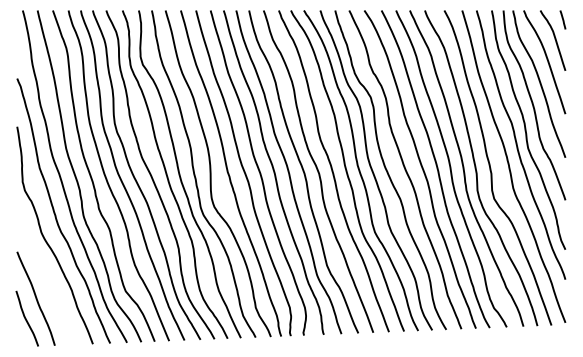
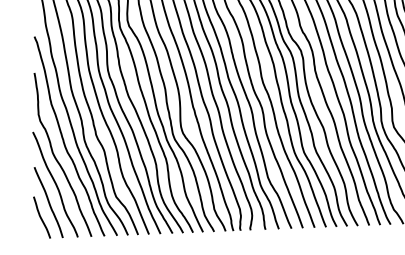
curve: (44, 274) -> (55, 184), added

